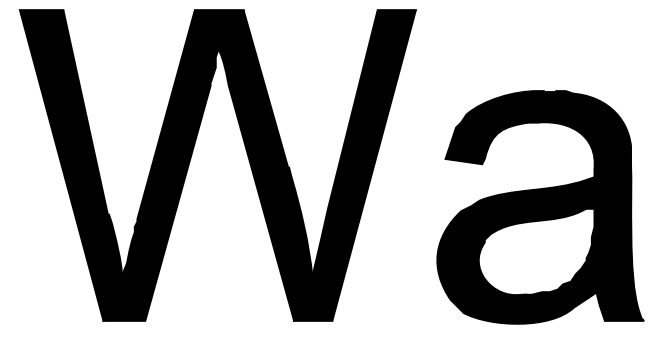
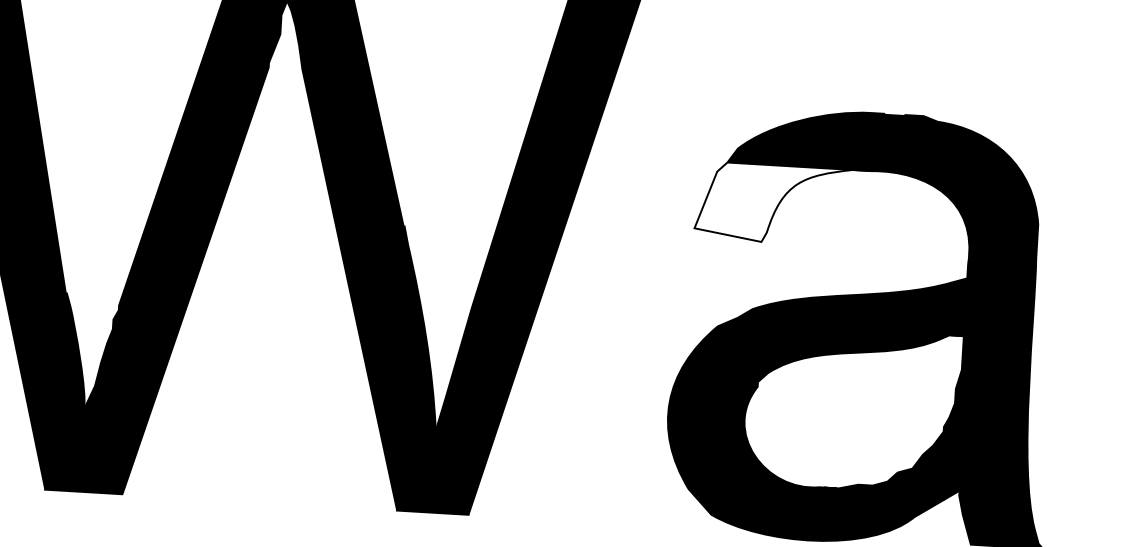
fill: (492, 143) -> (782, 204), removed

